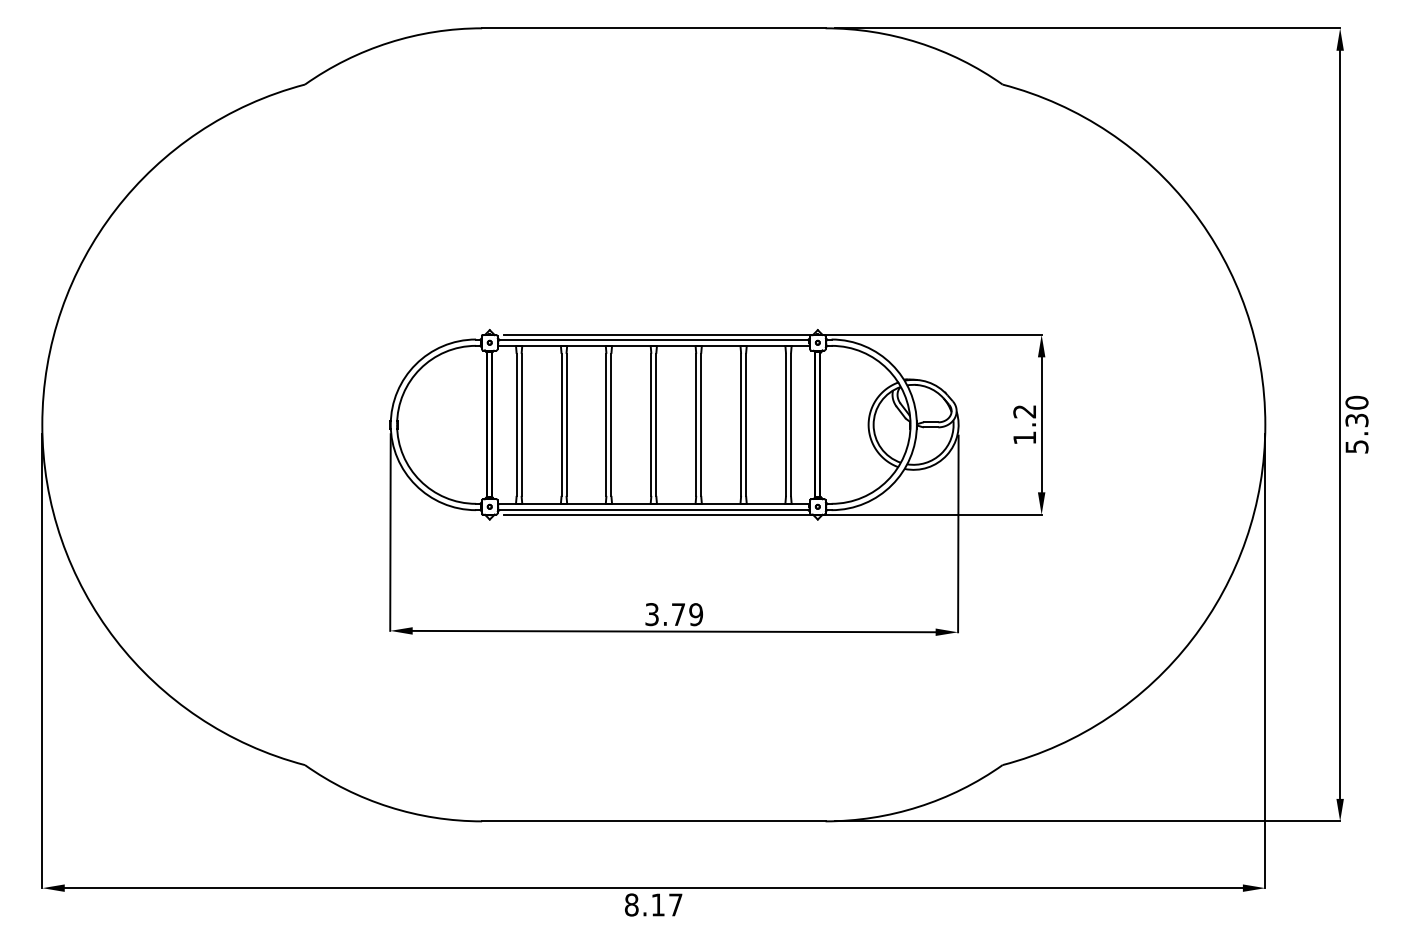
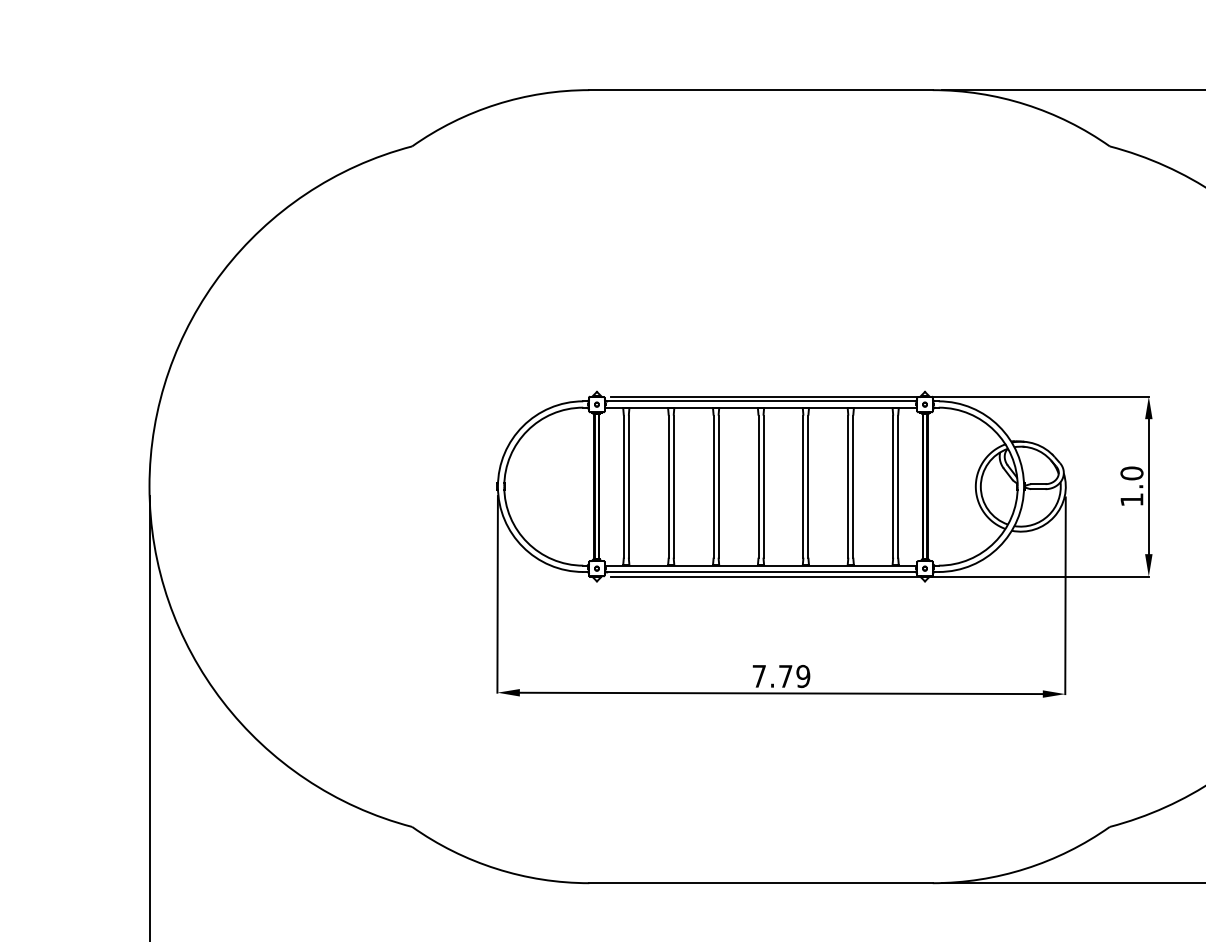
text: (1024, 411) -> (1131, 473), 1.2 -> 1.0
text: (651, 614) -> (758, 676), 3.79 -> 7.79

